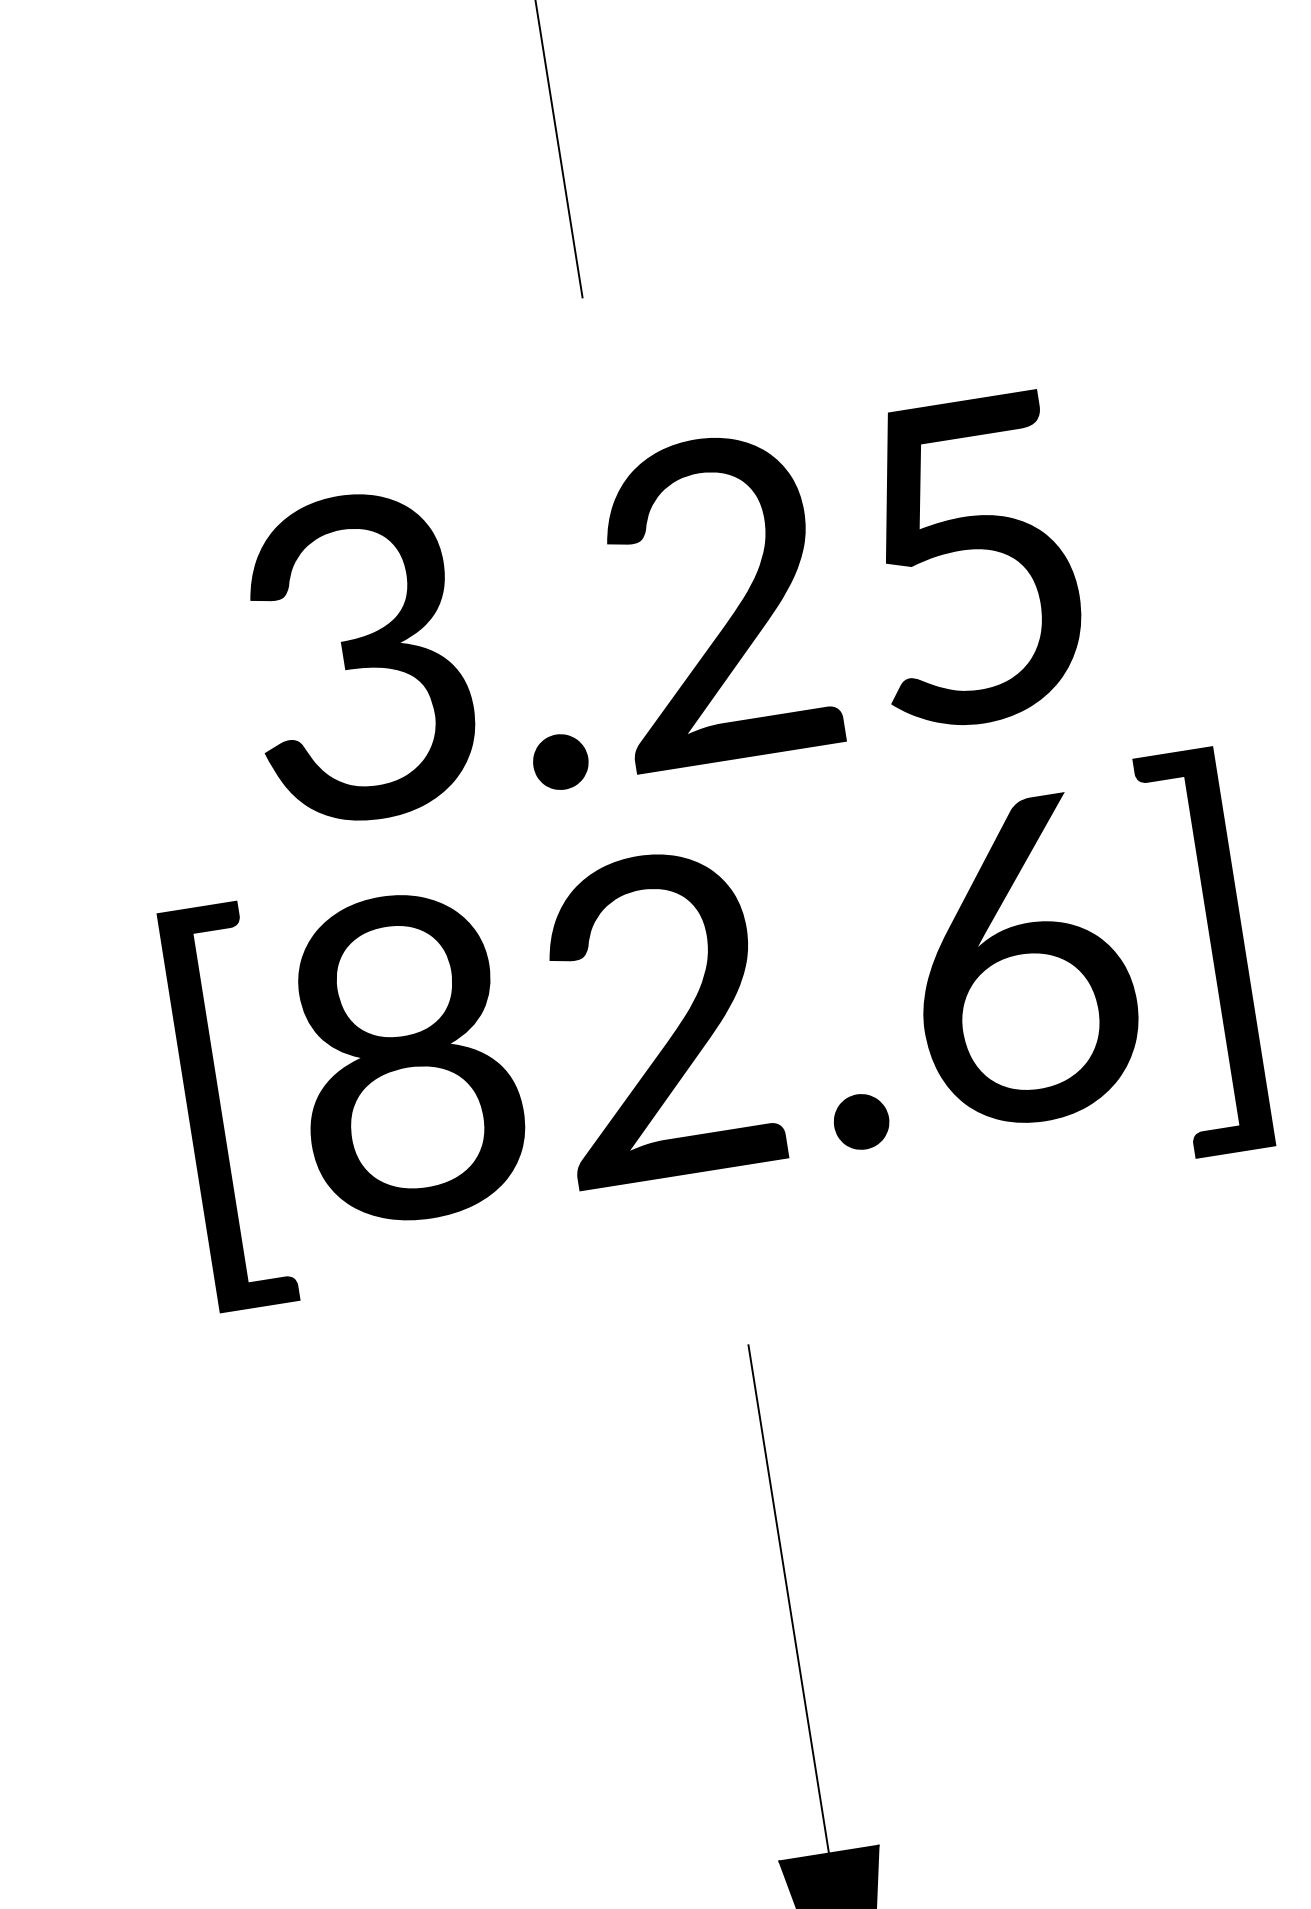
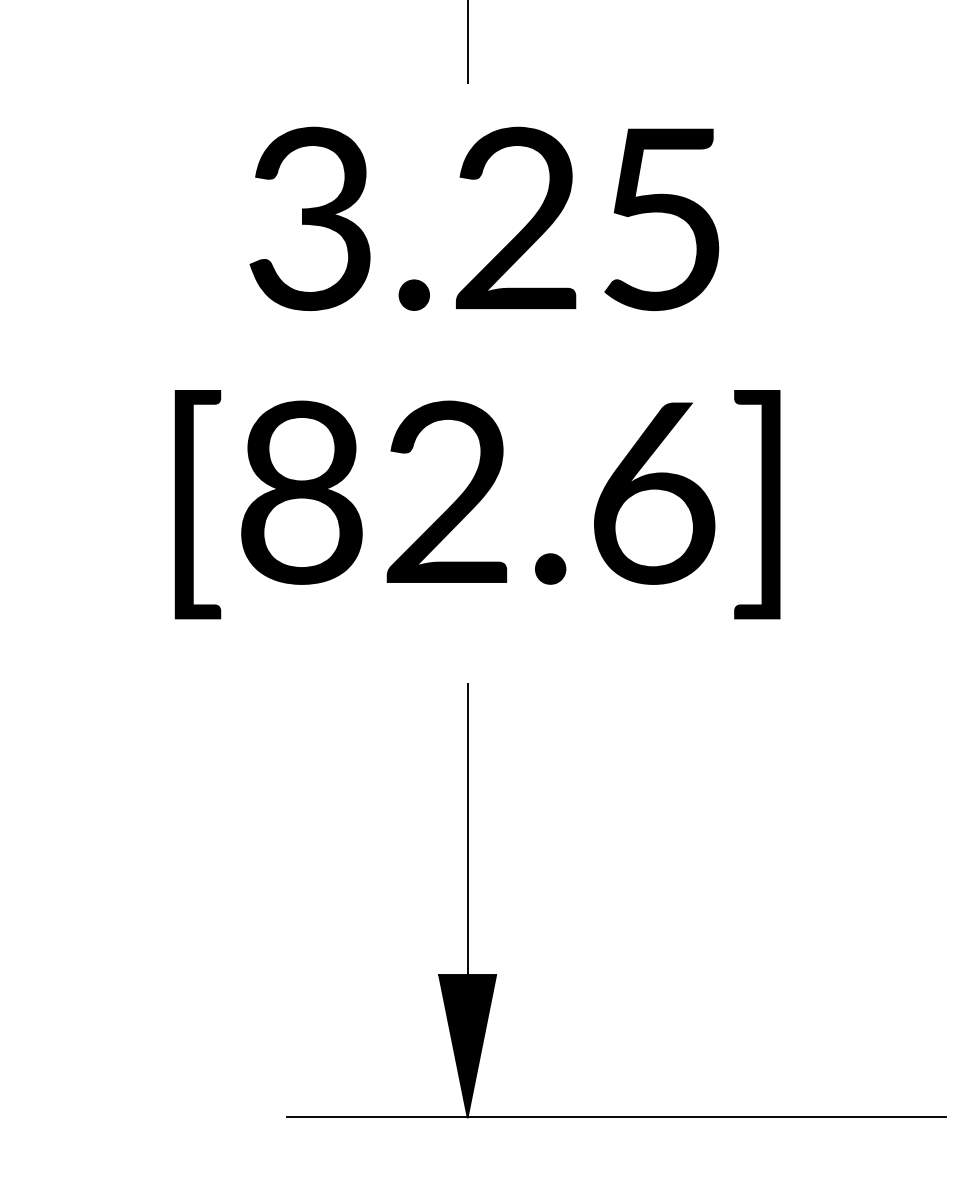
text: (662, 608) -> (484, 218), moved

